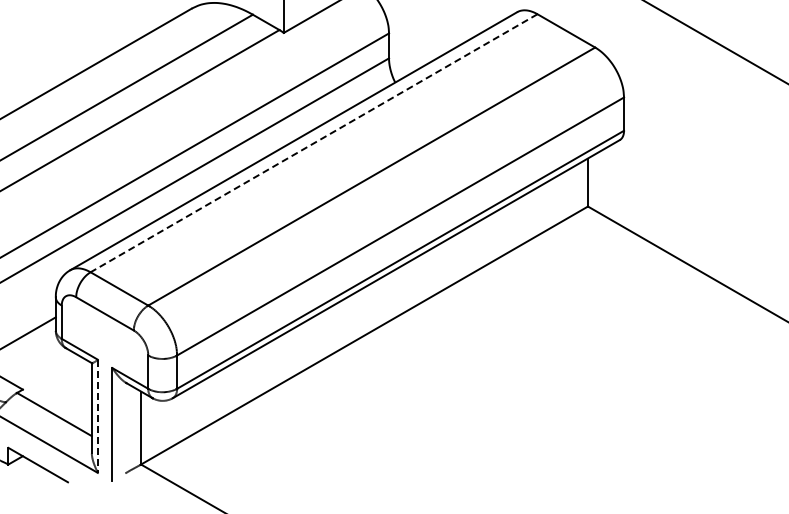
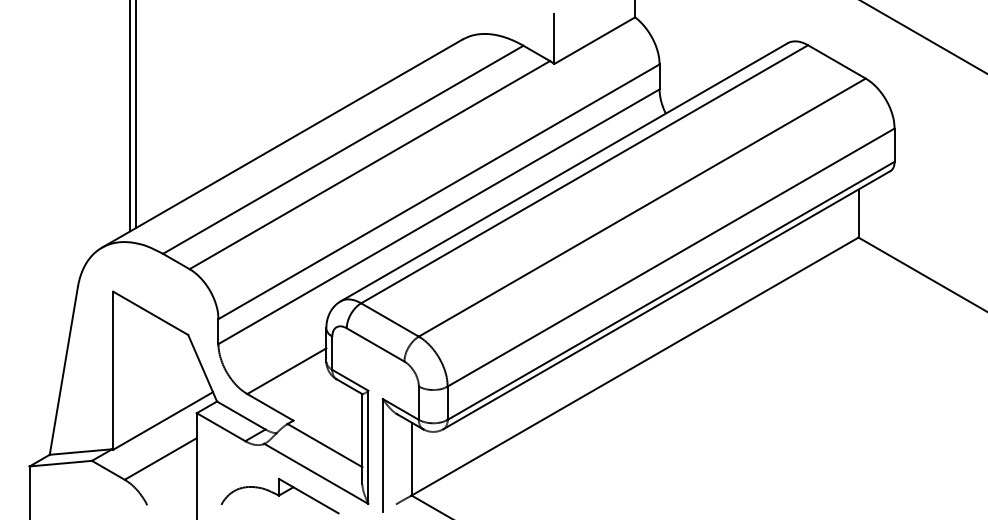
line: (313, 143) -> (584, 174), dashed -> solid
line: (97, 416) -> (368, 447), dashed -> solid

